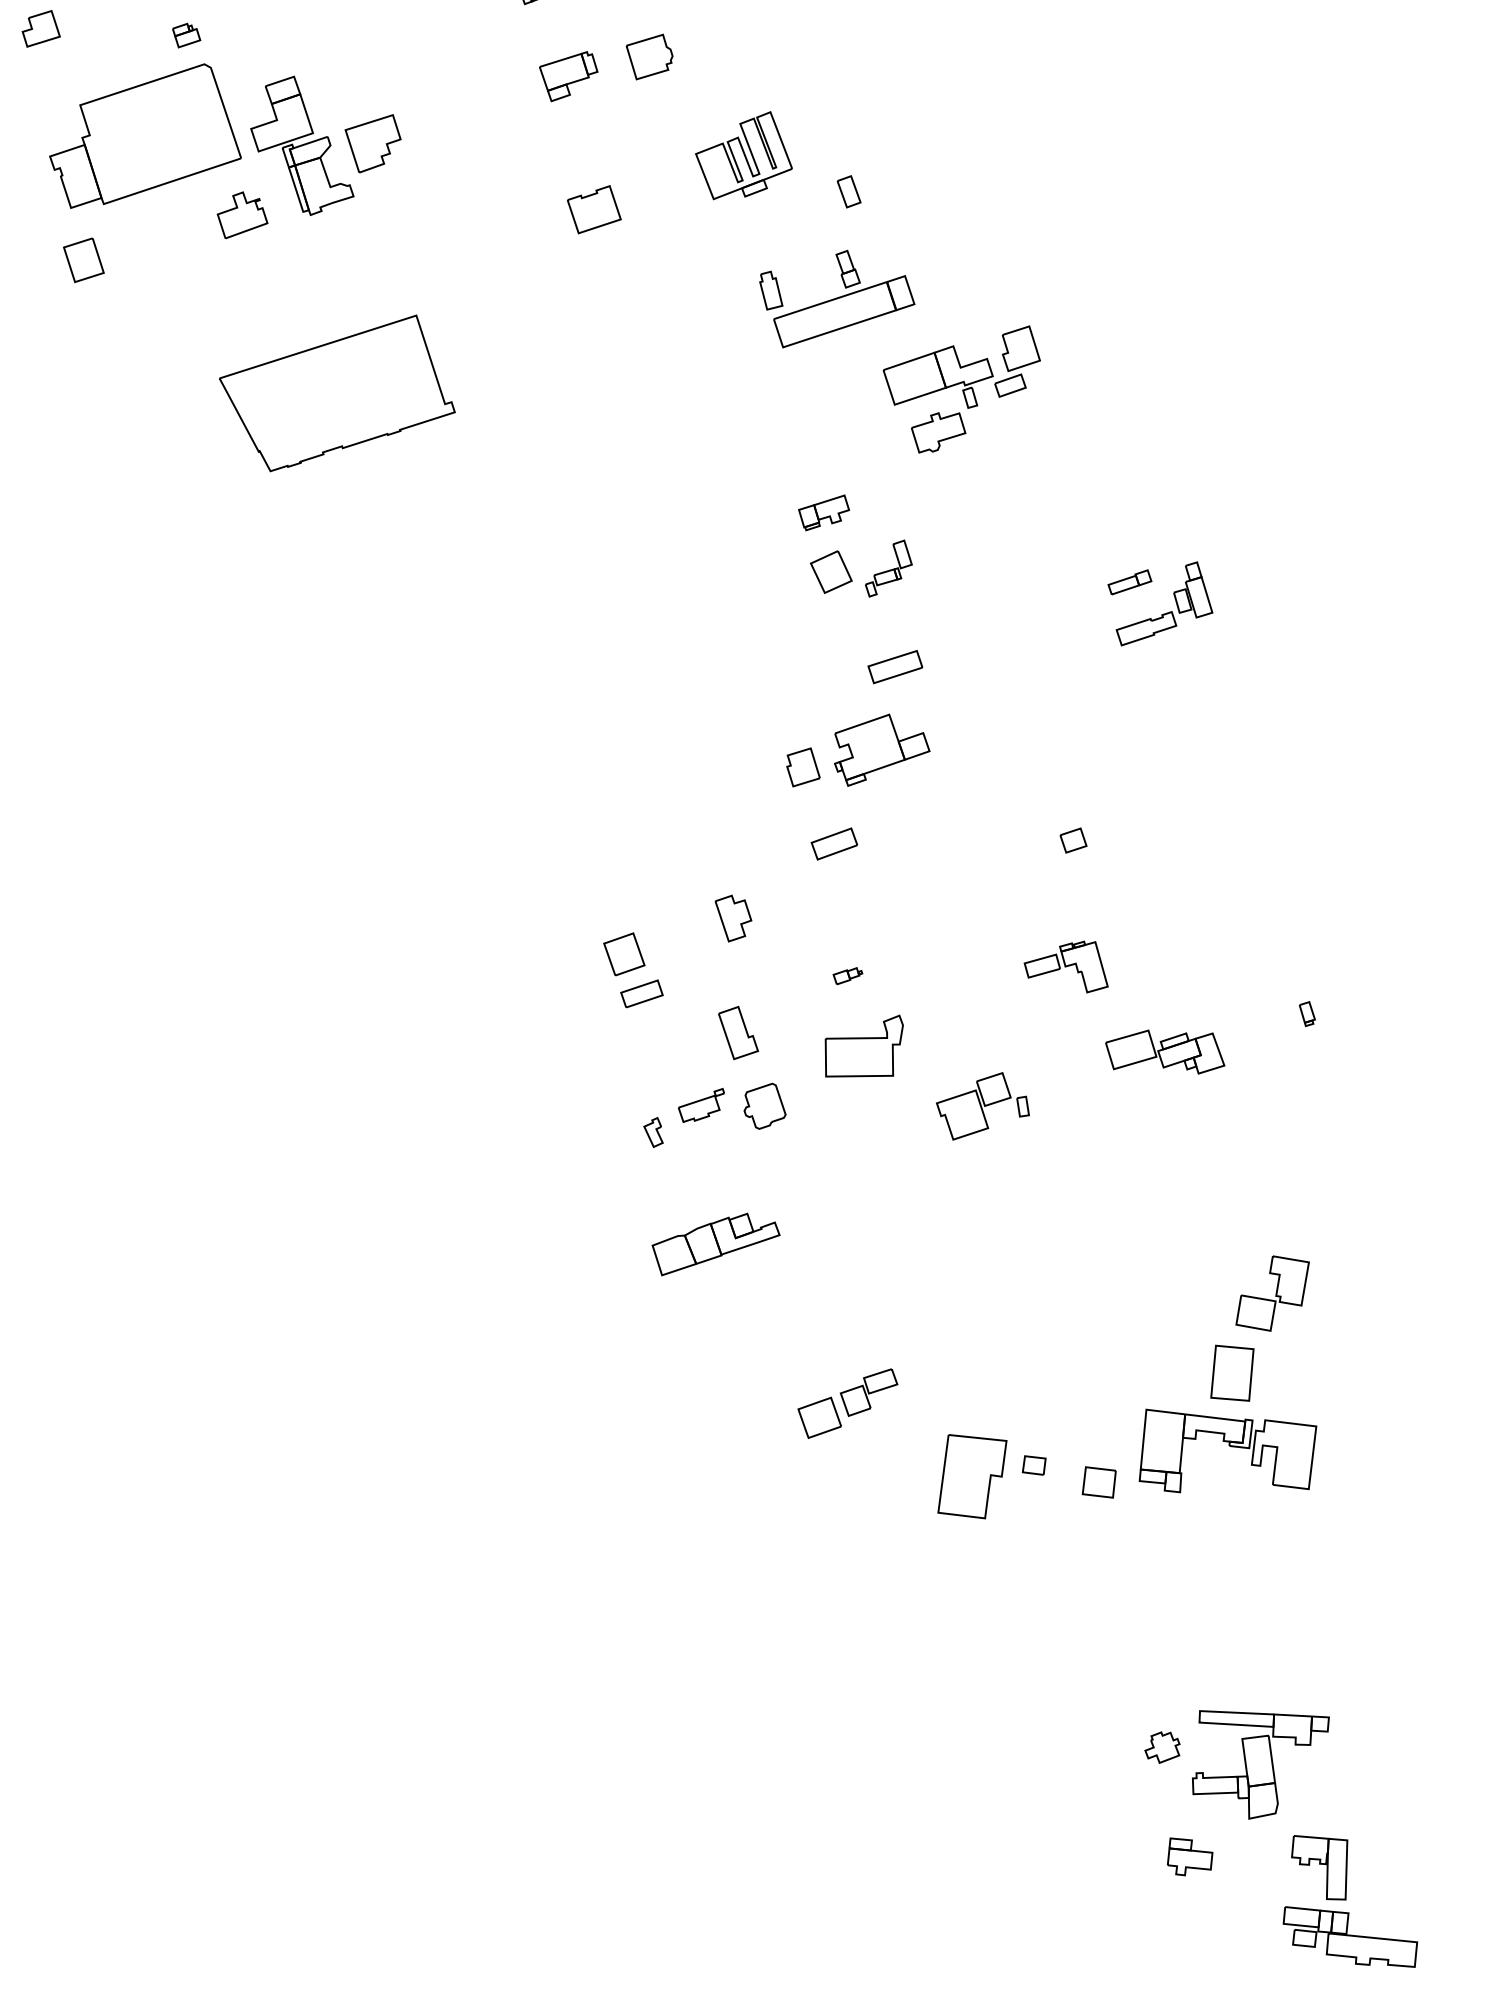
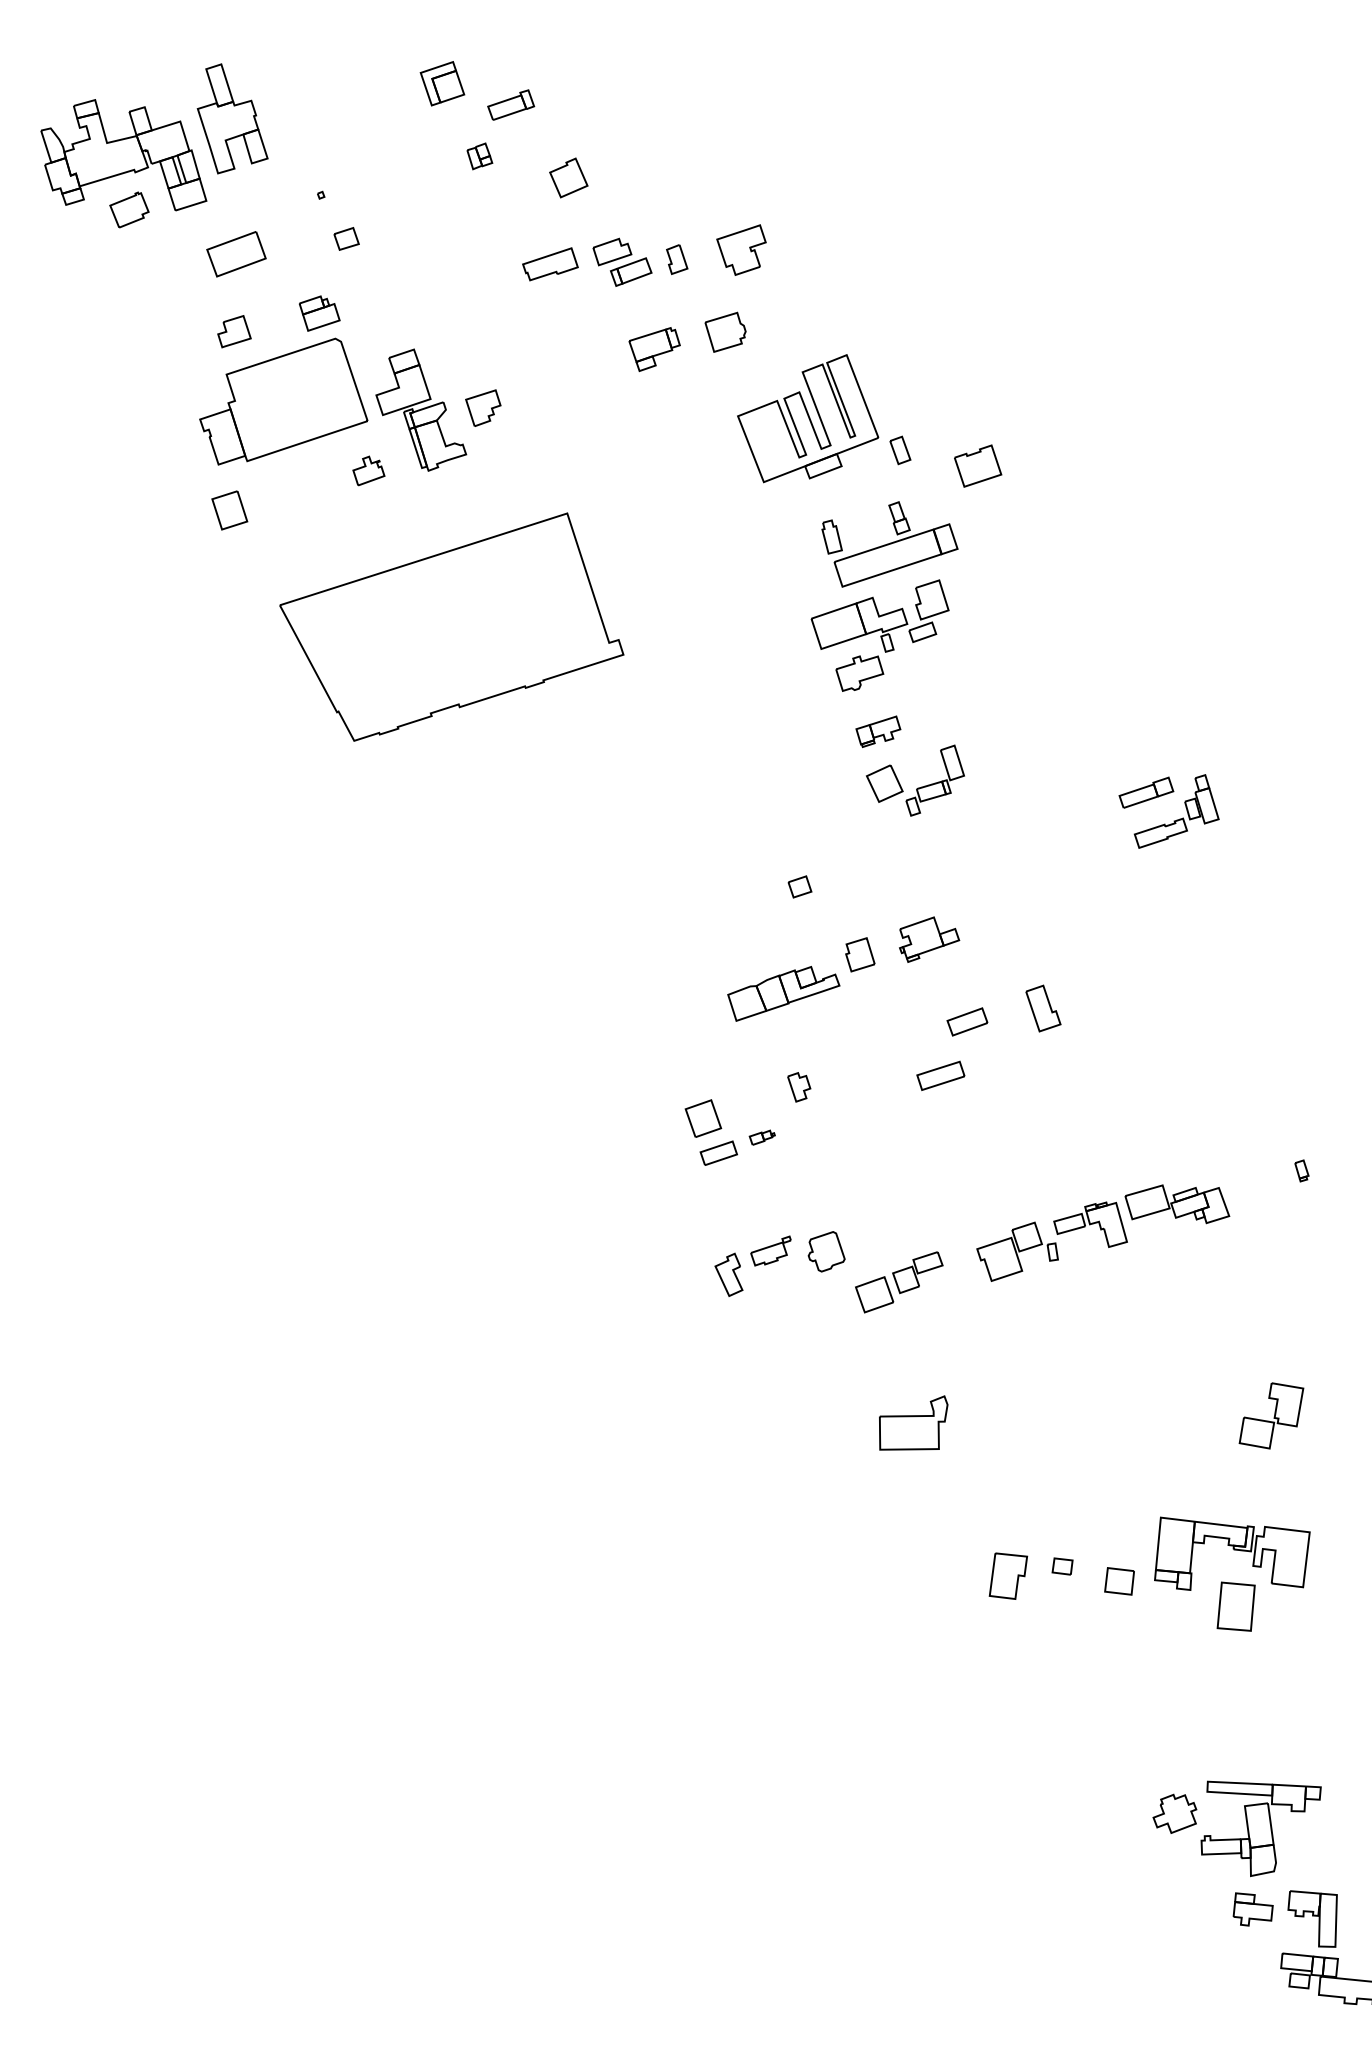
part: (41, 28) -> (234, 331), moved
part: (186, 35) -> (319, 313), size x1.67
part: (373, 142) -> (483, 407), size x0.71
part: (744, 155) -> (808, 418), size x1.67
part: (594, 209) -> (978, 465), moved
part: (242, 214) -> (368, 470), size x0.71
part: (961, 389) -> (879, 635), moved
part: (336, 392) -> (451, 626), size x1.67
part: (888, 568) -> (934, 780), size x1.43
part: (1130, 582) -> (1146, 792), size x1.43
part: (894, 666) -> (940, 1075), moved
part: (882, 749) -> (929, 939), size x0.71
part: (1072, 840) -> (799, 886), moved
part: (834, 843) -> (967, 1021), moved
part: (734, 918) -> (799, 1087), size x0.71
part: (1066, 966) -> (1090, 1224), moved
part: (846, 975) -> (761, 1137), moved
part: (738, 1032) -> (1043, 1008), moved
part: (864, 1045) -> (913, 1422), moved
part: (652, 1132) -> (728, 1274), size x1.67
part: (715, 1244) -> (783, 993), moved
part: (1231, 1373) -> (1235, 1606), moved
part: (848, 1403) -> (899, 1282), moved
part: (972, 1475) -> (1008, 1575), size x0.62
part: (1161, 1747) -> (1174, 1813), size x1.43
part: (1189, 1856) -> (1252, 1909), moved

